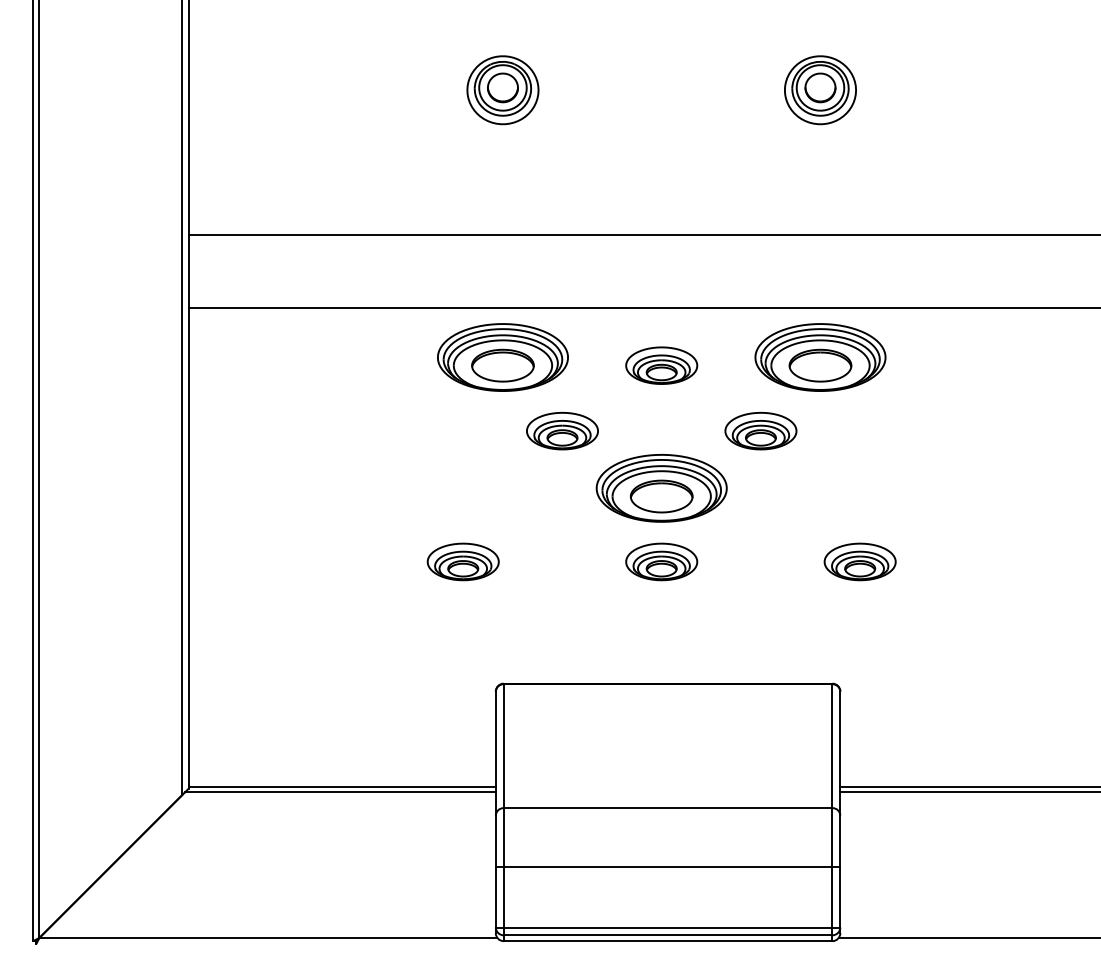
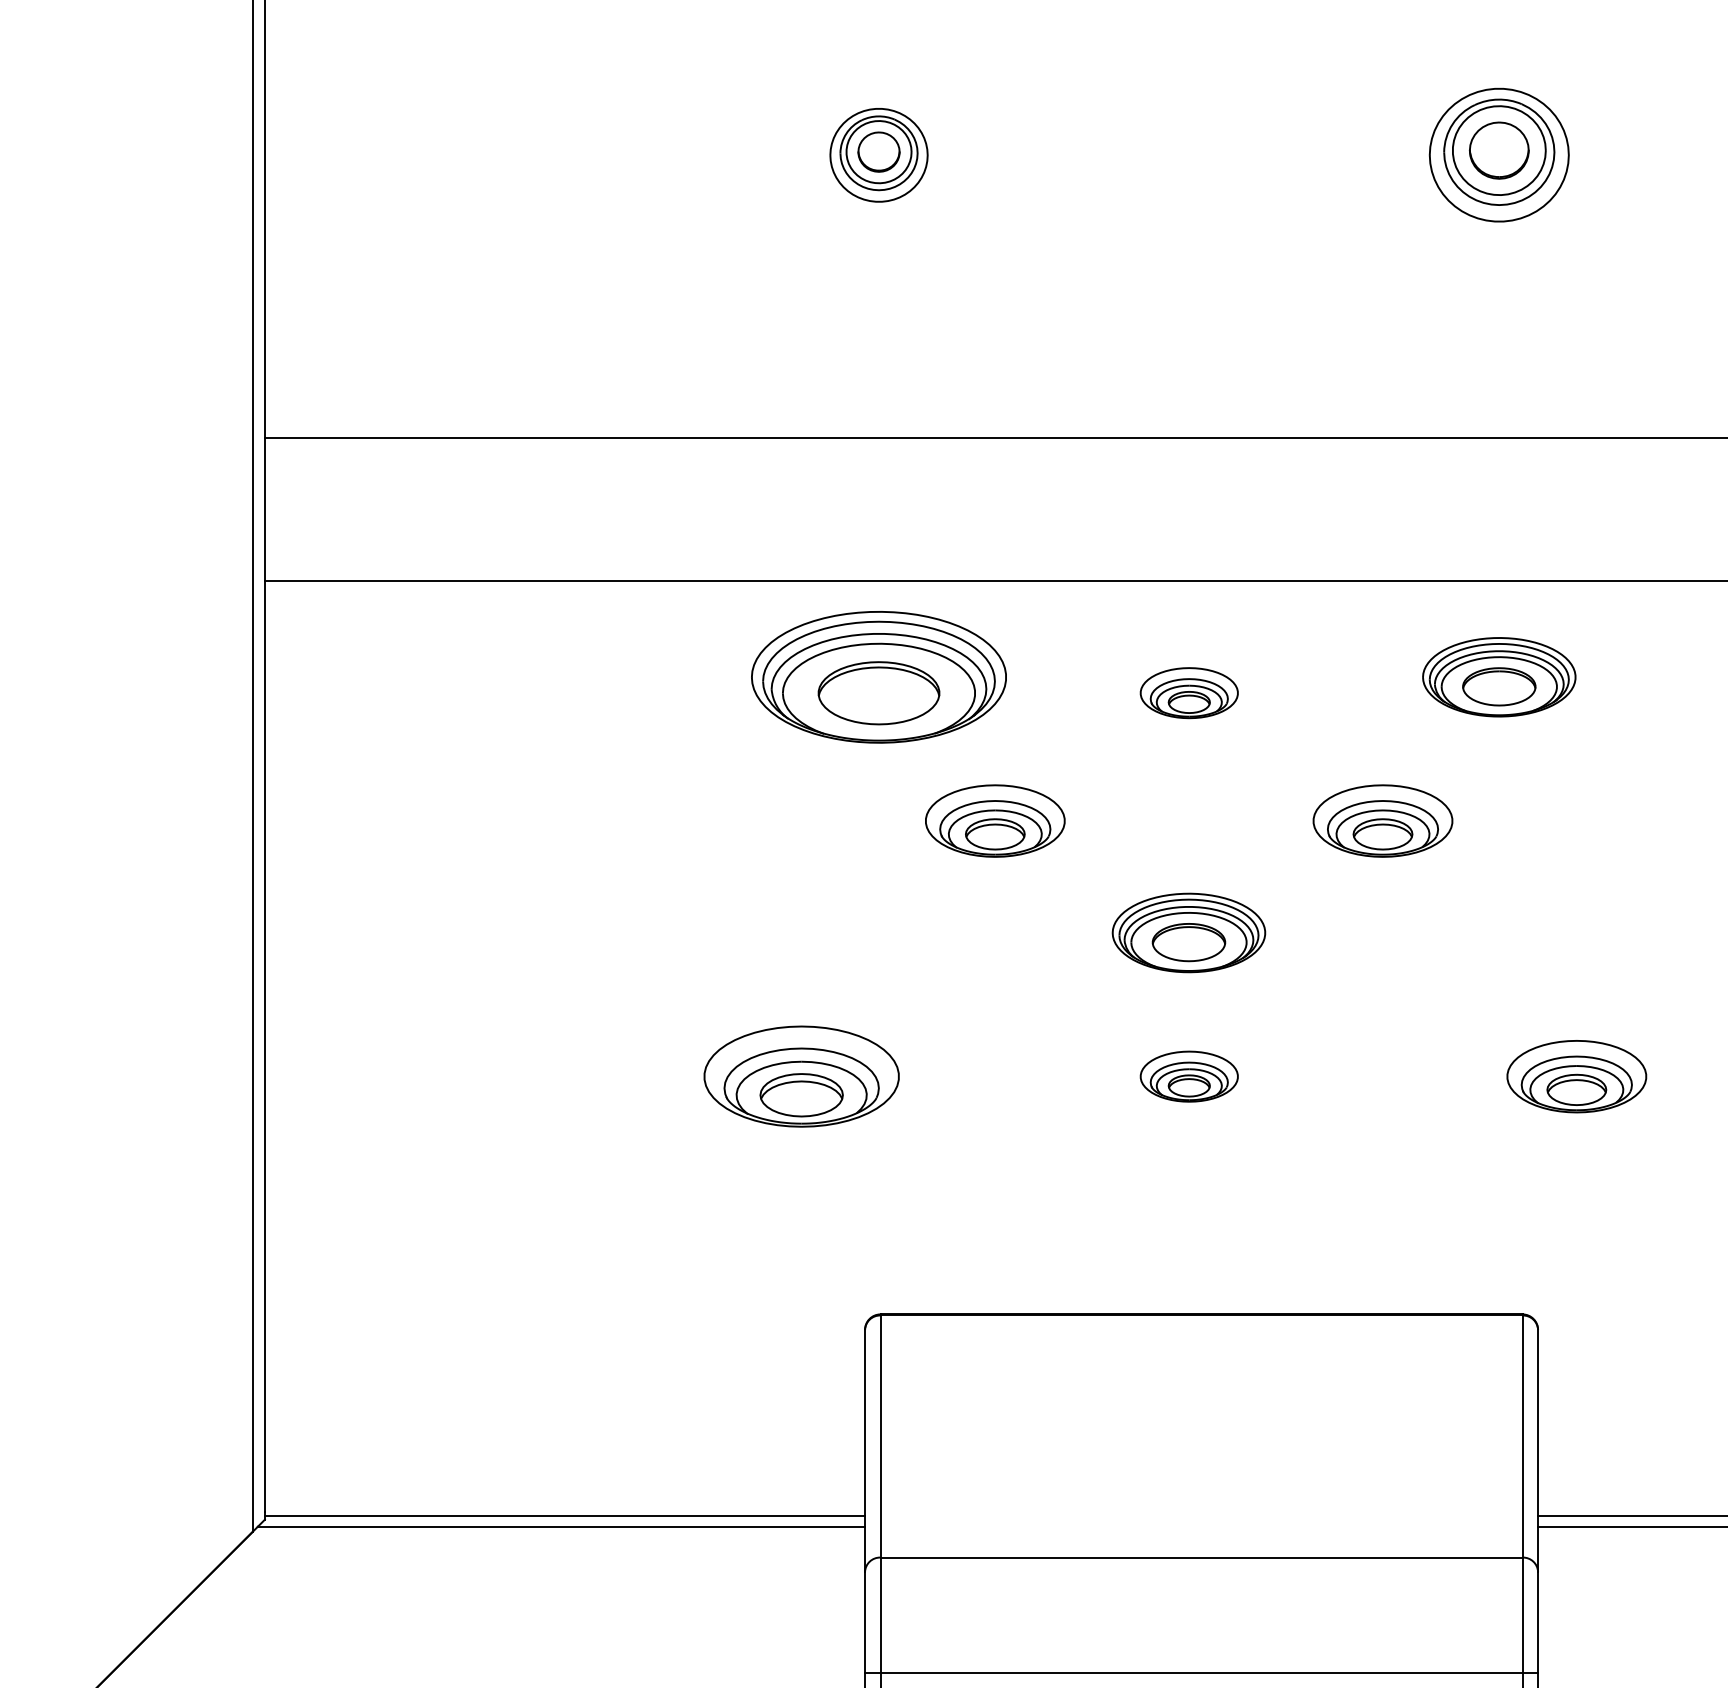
part: (502, 90) -> (878, 155), size x0.7
part: (820, 357) -> (1499, 677), size x0.6
part: (661, 365) -> (1188, 692), size x0.7
part: (661, 488) -> (1188, 933), size x0.6
part: (462, 561) -> (799, 1075), size x1.4
part: (661, 561) -> (1188, 1075), size x0.7

